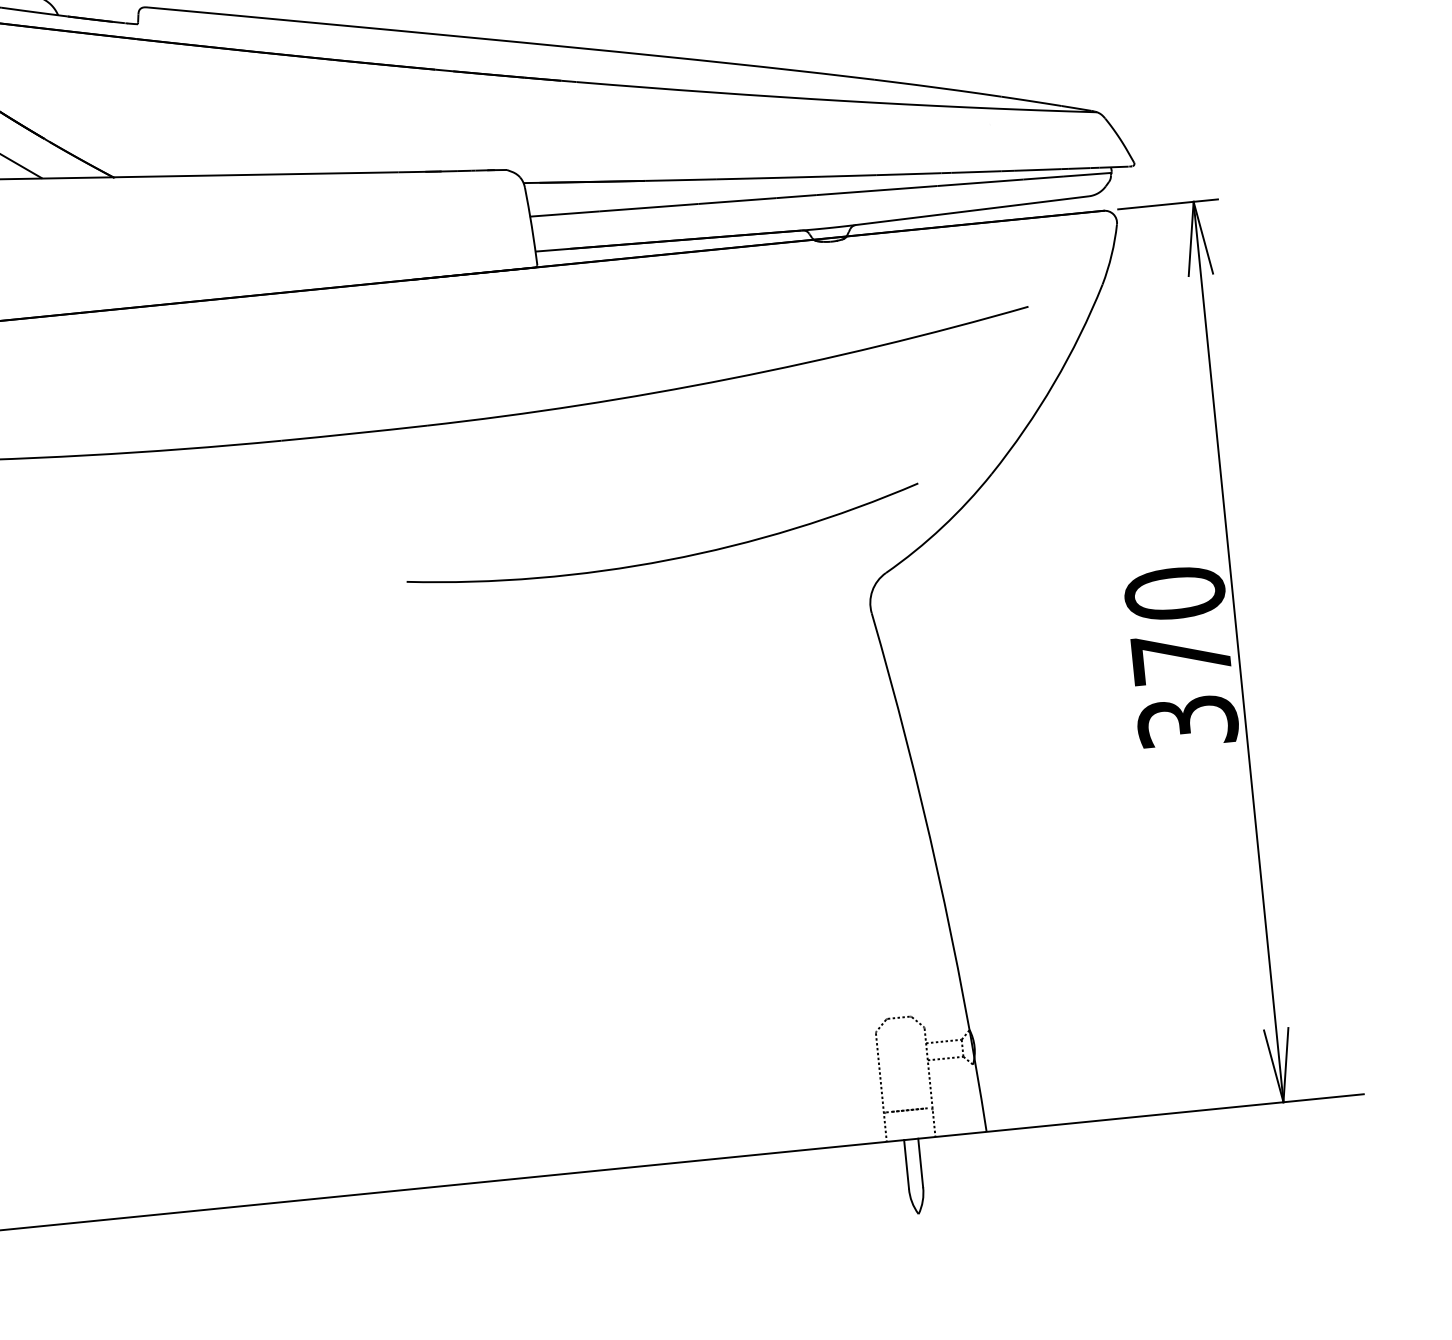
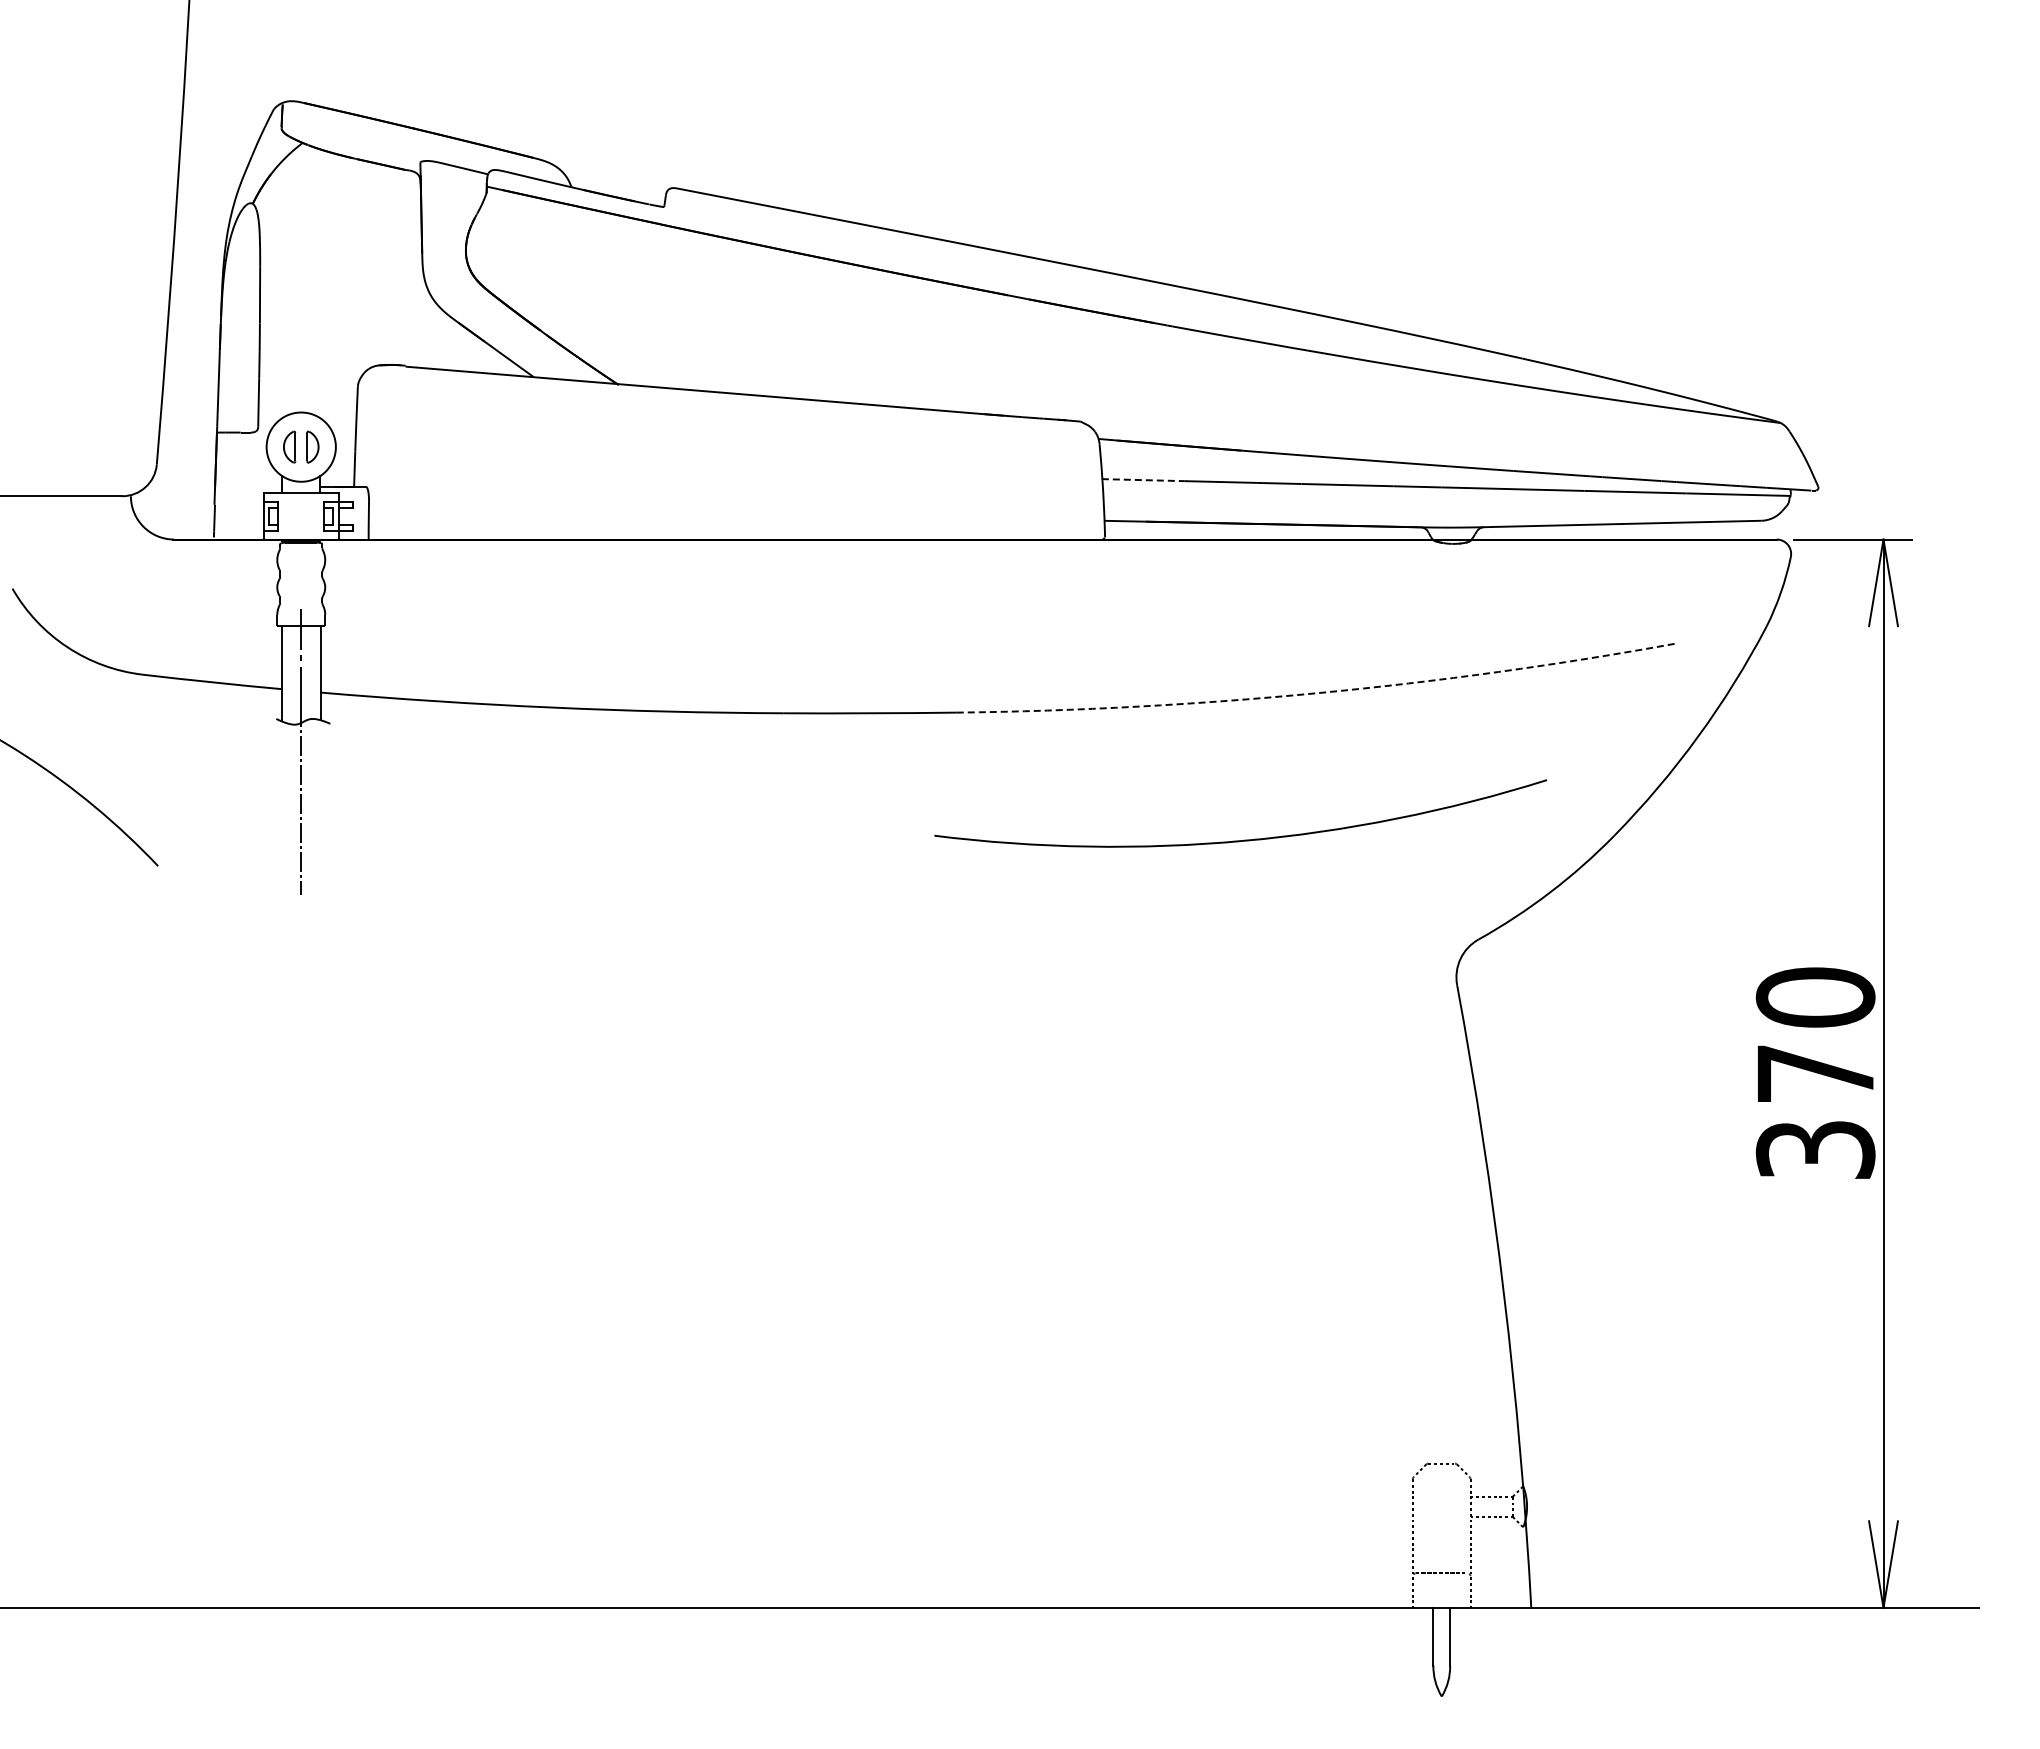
line: (564, 214) -> (1143, 480), solid -> dashed
arc: (730, 379) -> (1318, 693), solid -> dashed
arc: (667, 559) -> (1243, 839), moved

